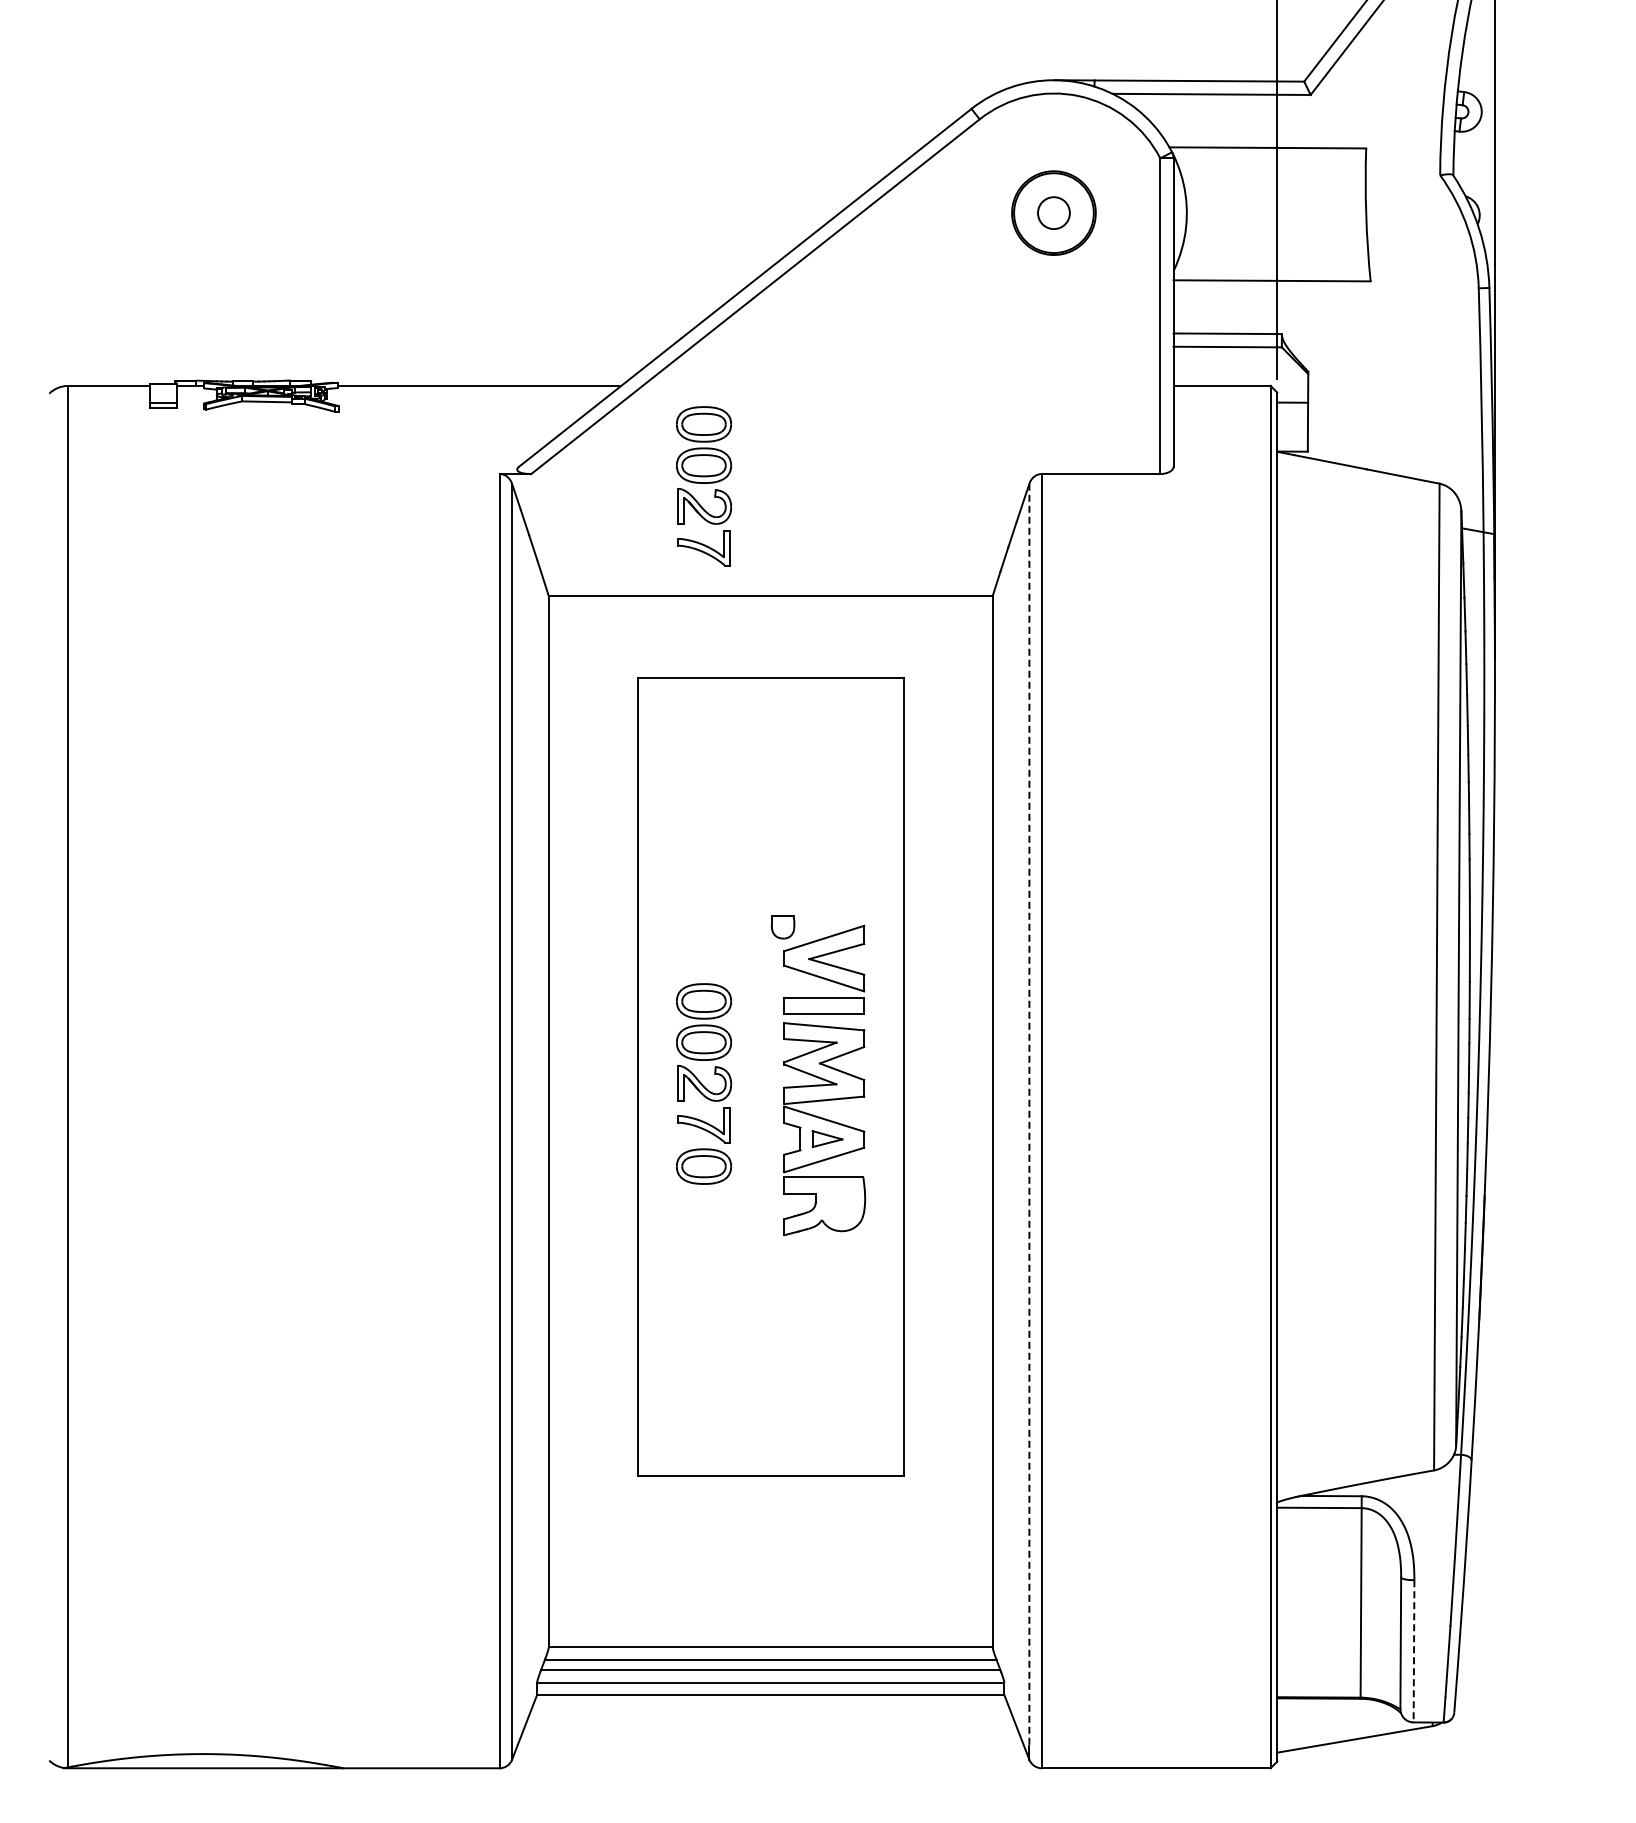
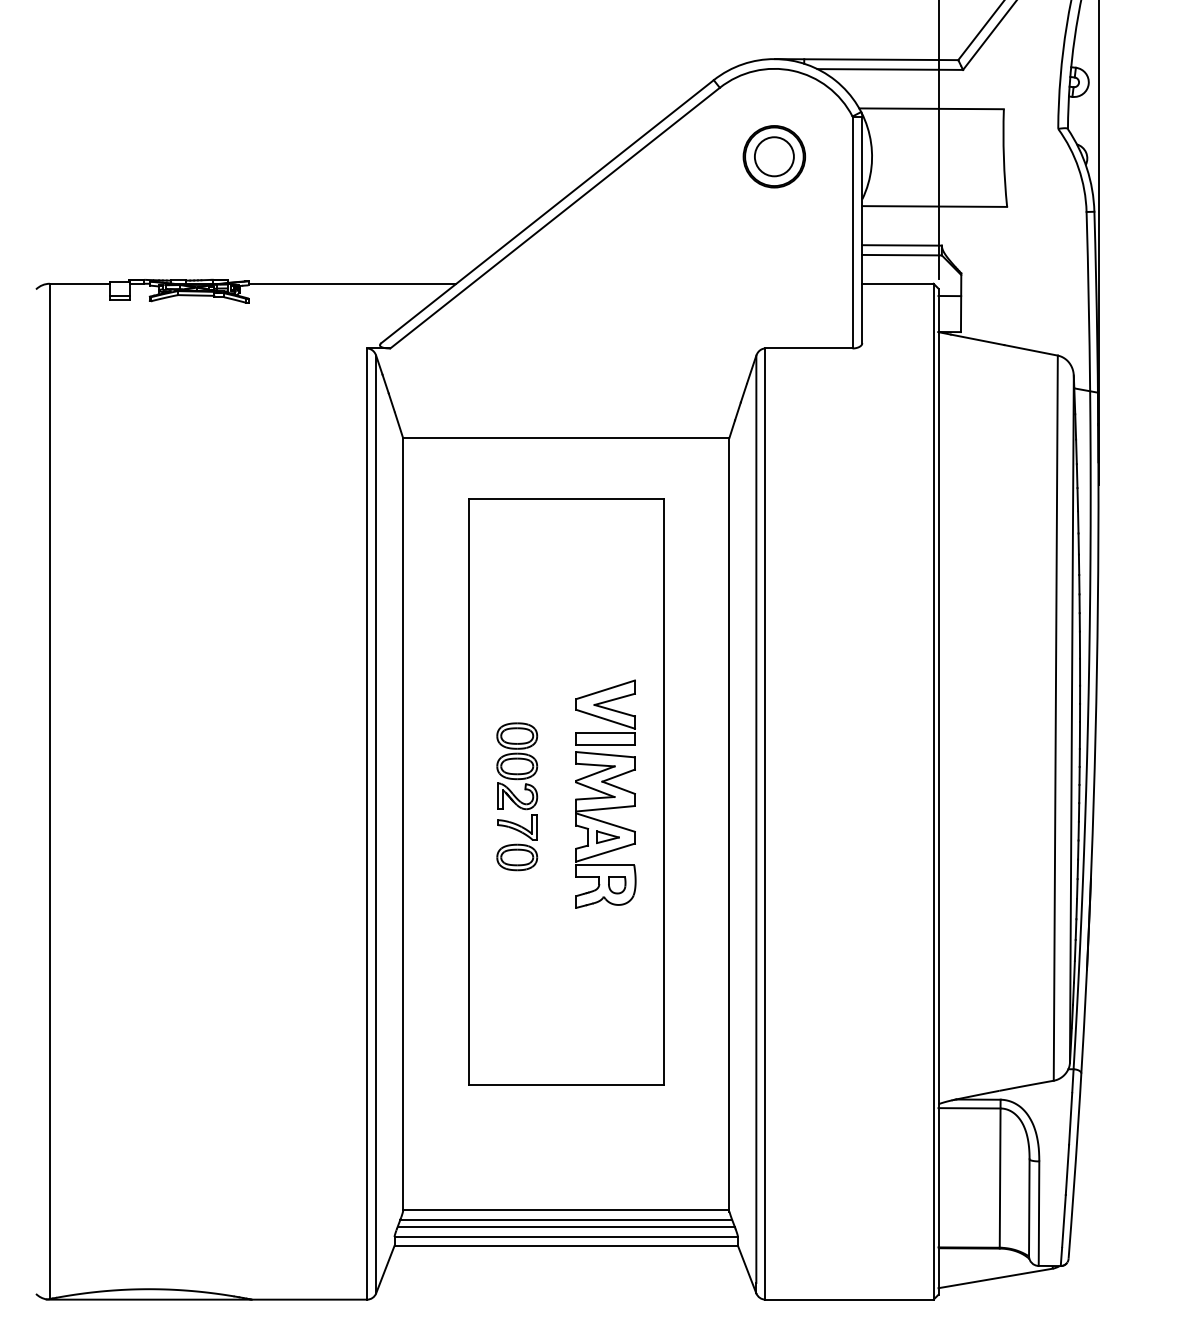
circle: (1053, 212) -> (774, 156), size x1.67
part: (704, 486) -> (517, 357), removed
part: (782, 927) -> (616, 885), moved
line: (1029, 1114) -> (756, 819), dashed -> solid
line: (1414, 1651) -> (1039, 1213), dashed -> solid

